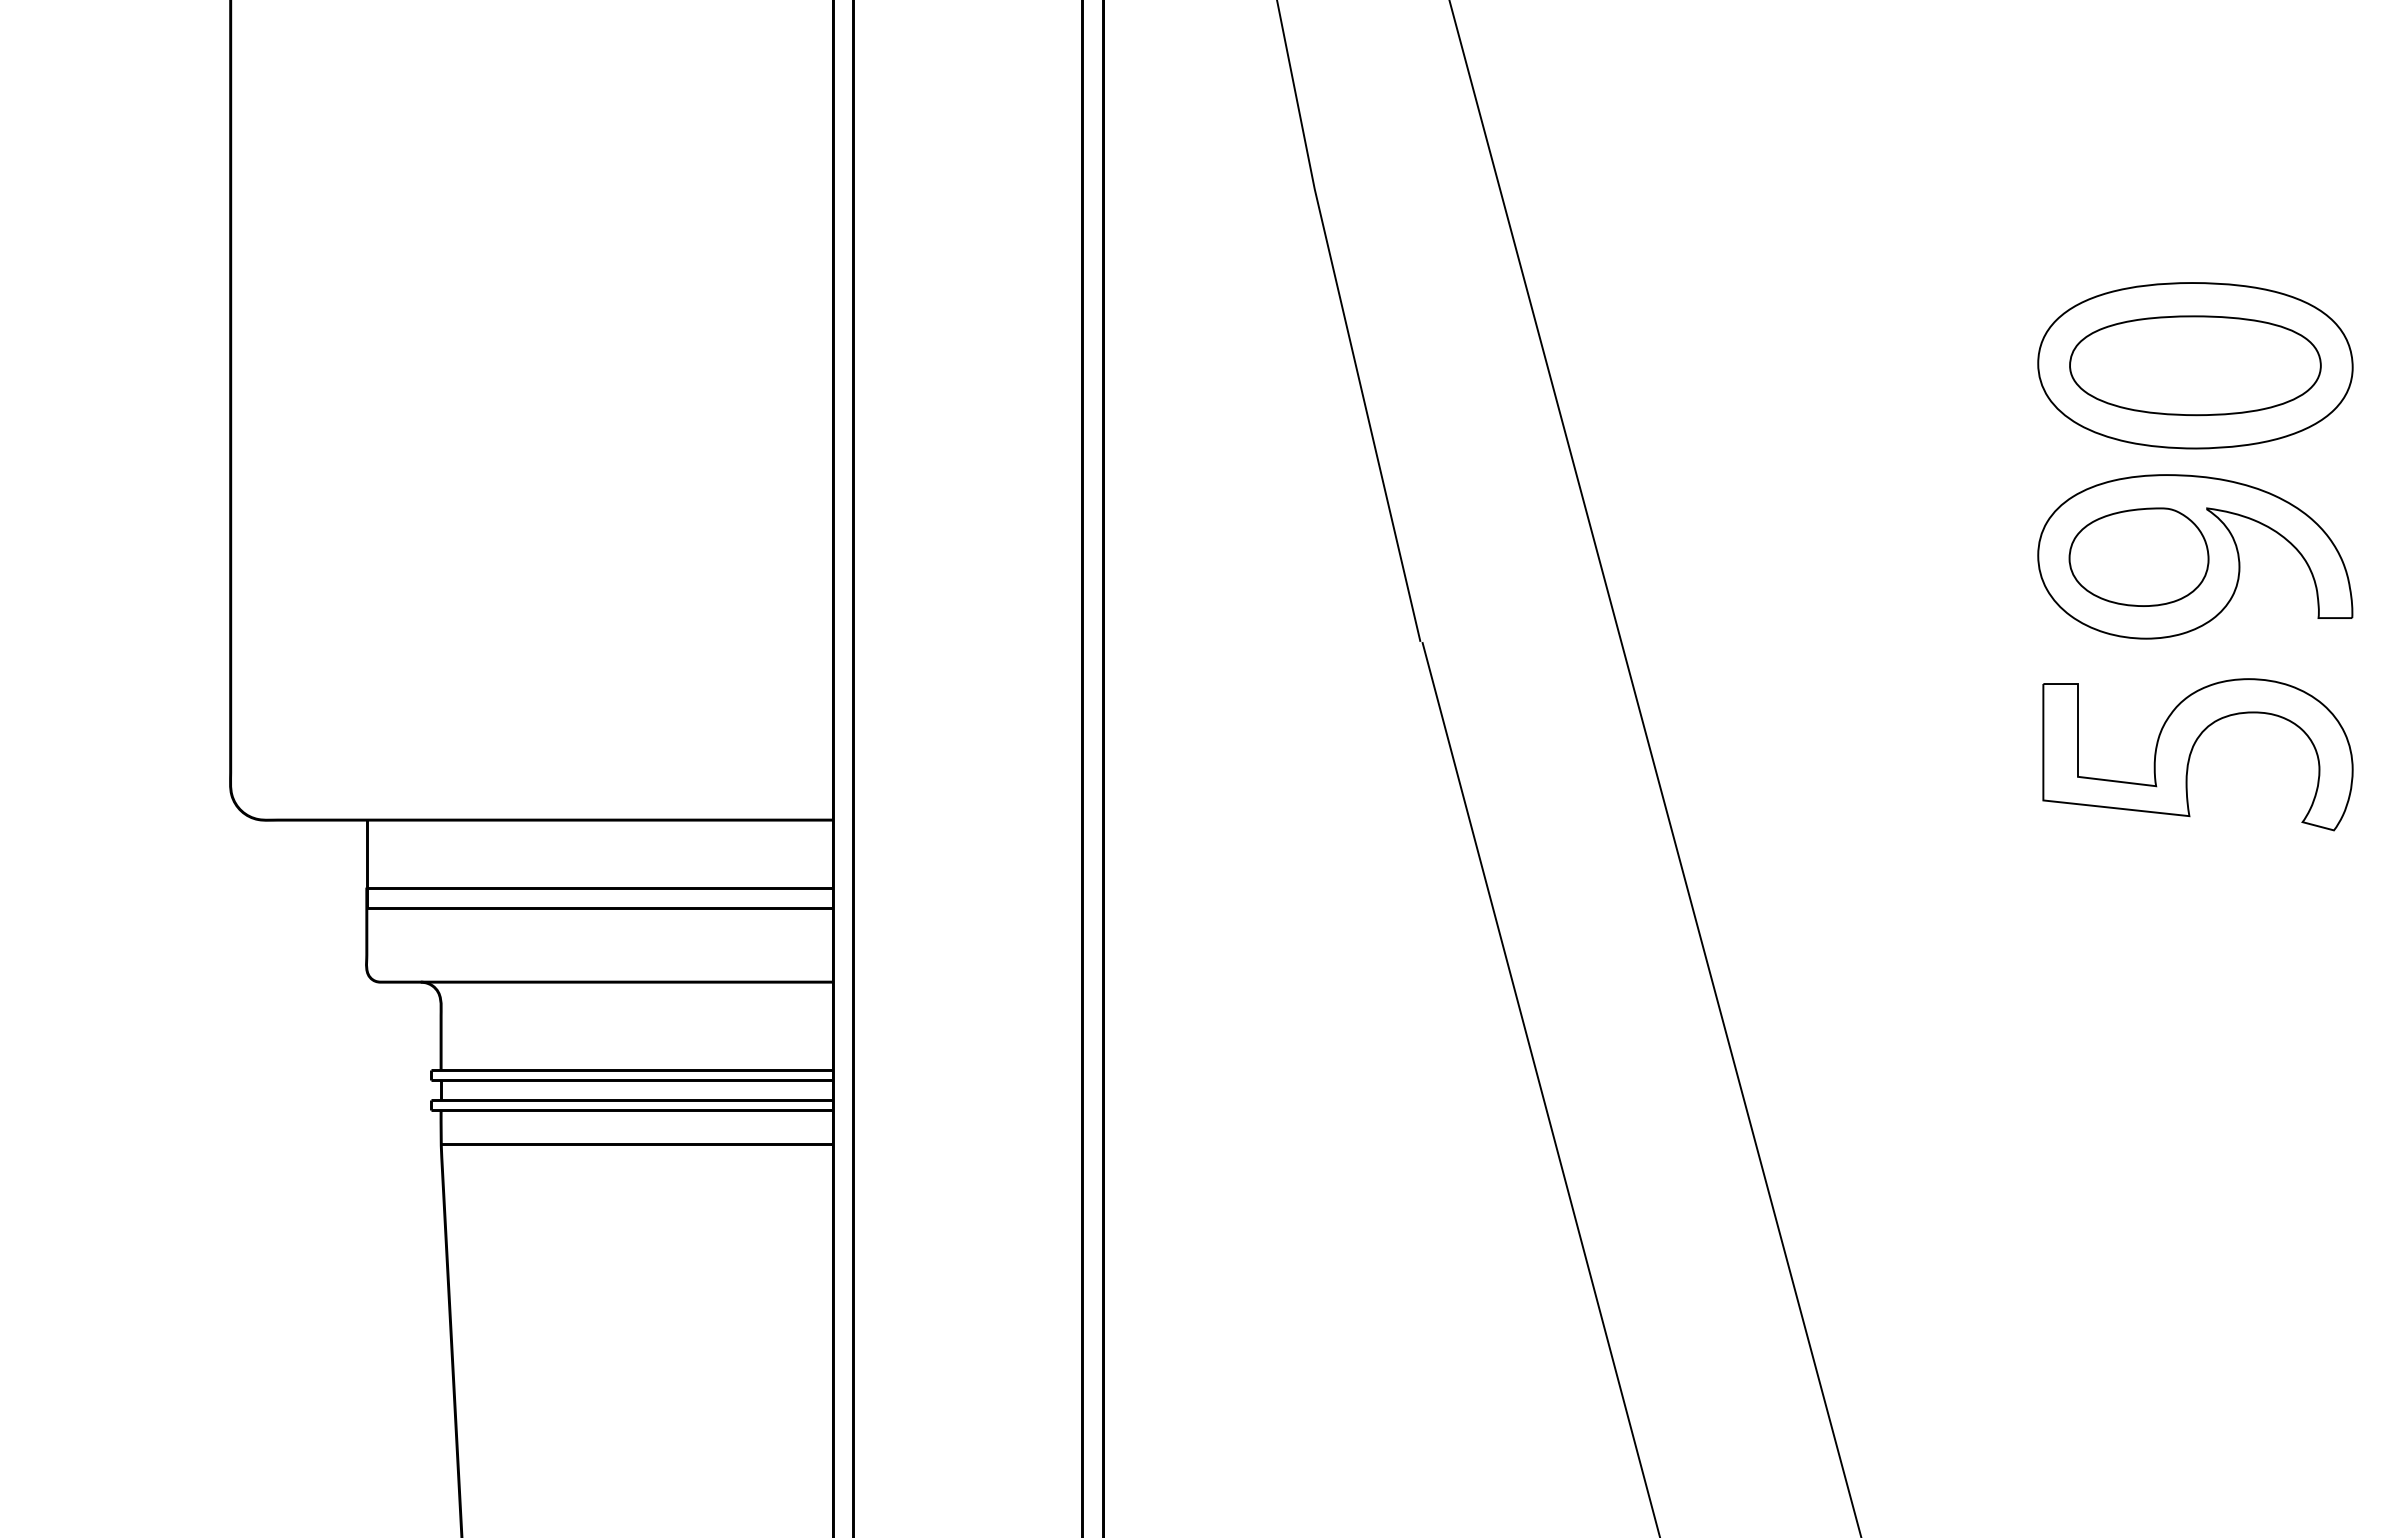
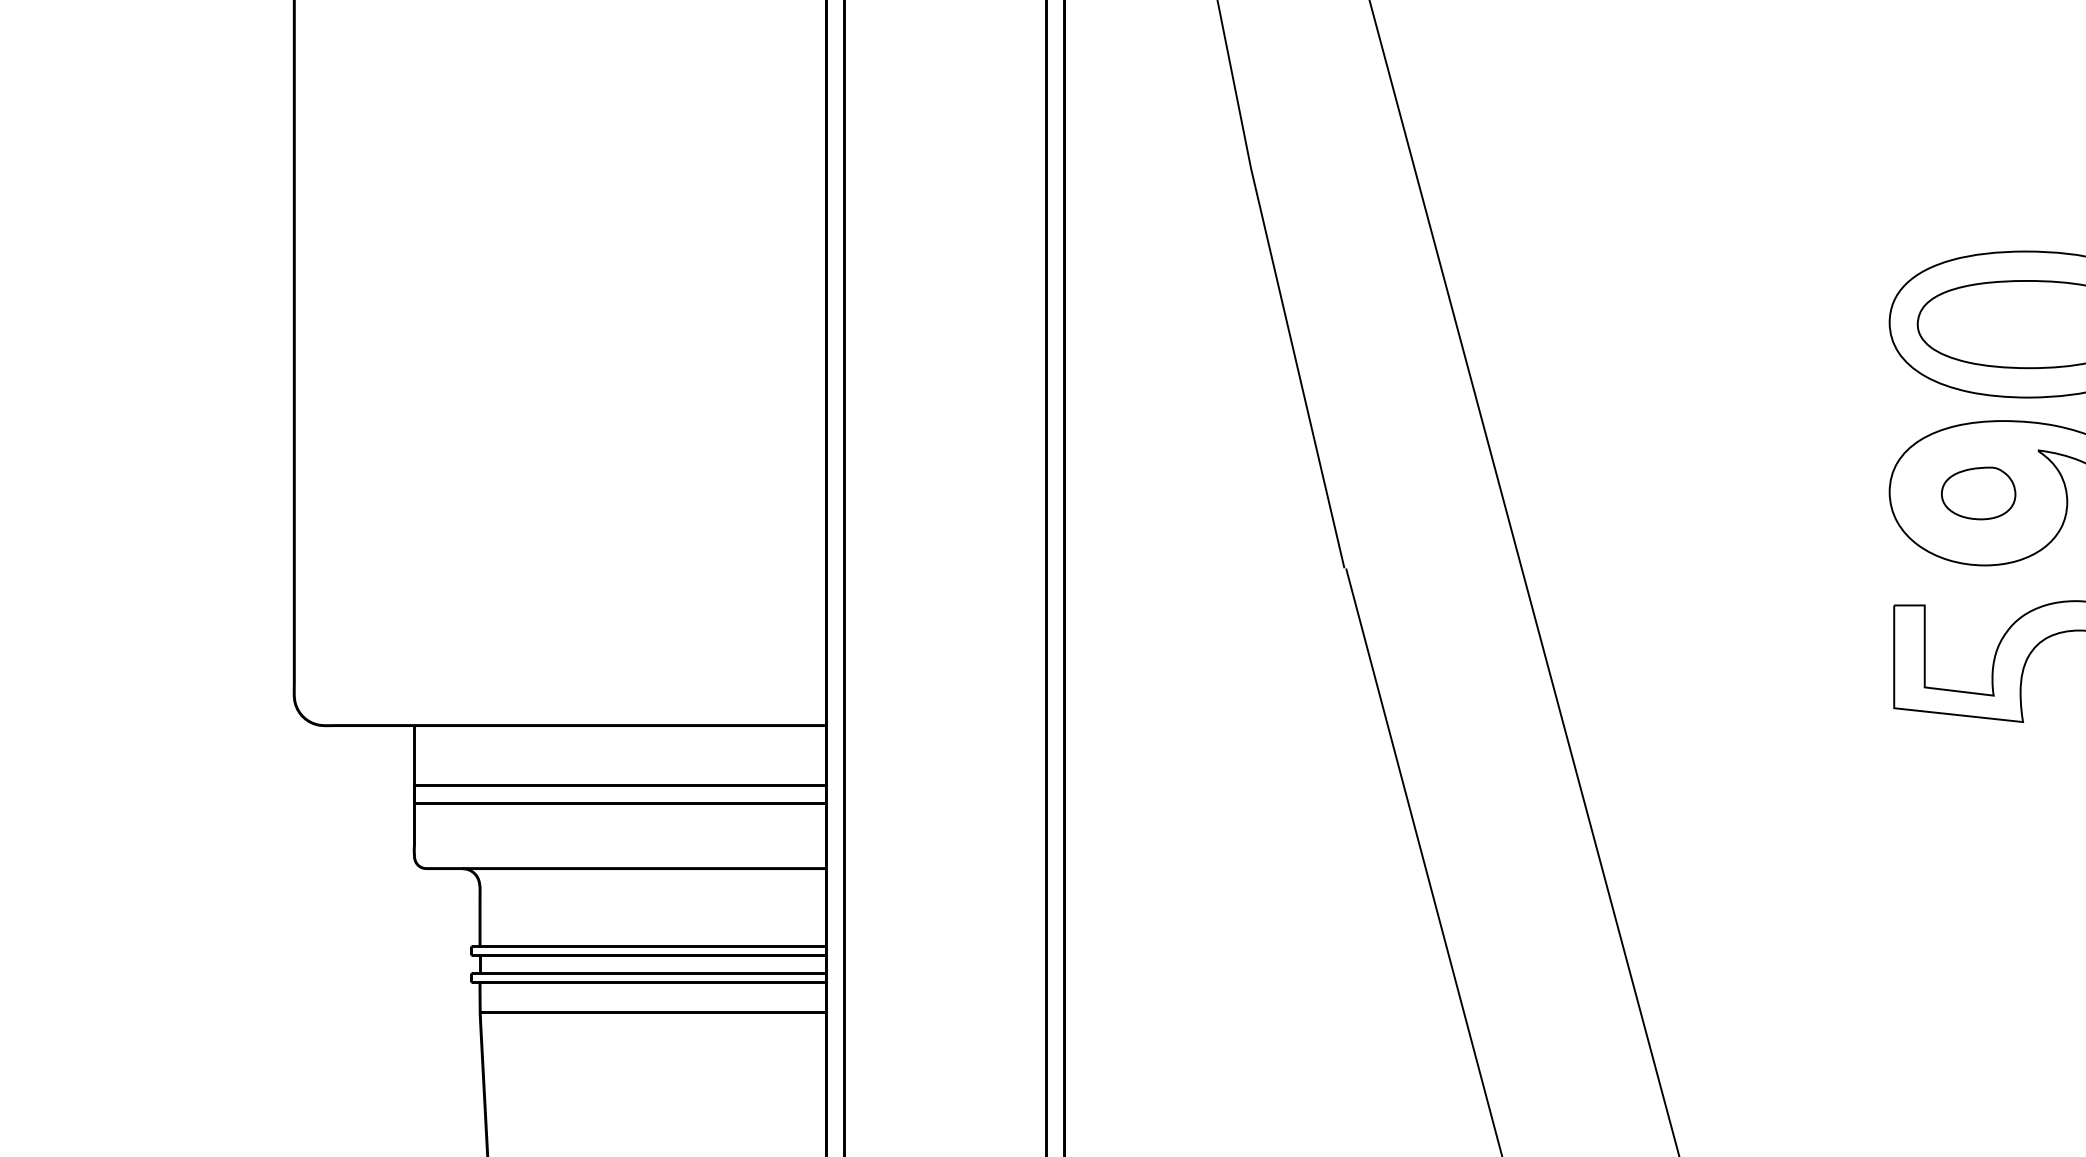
part: (2138, 556) -> (1978, 492), size x0.6

